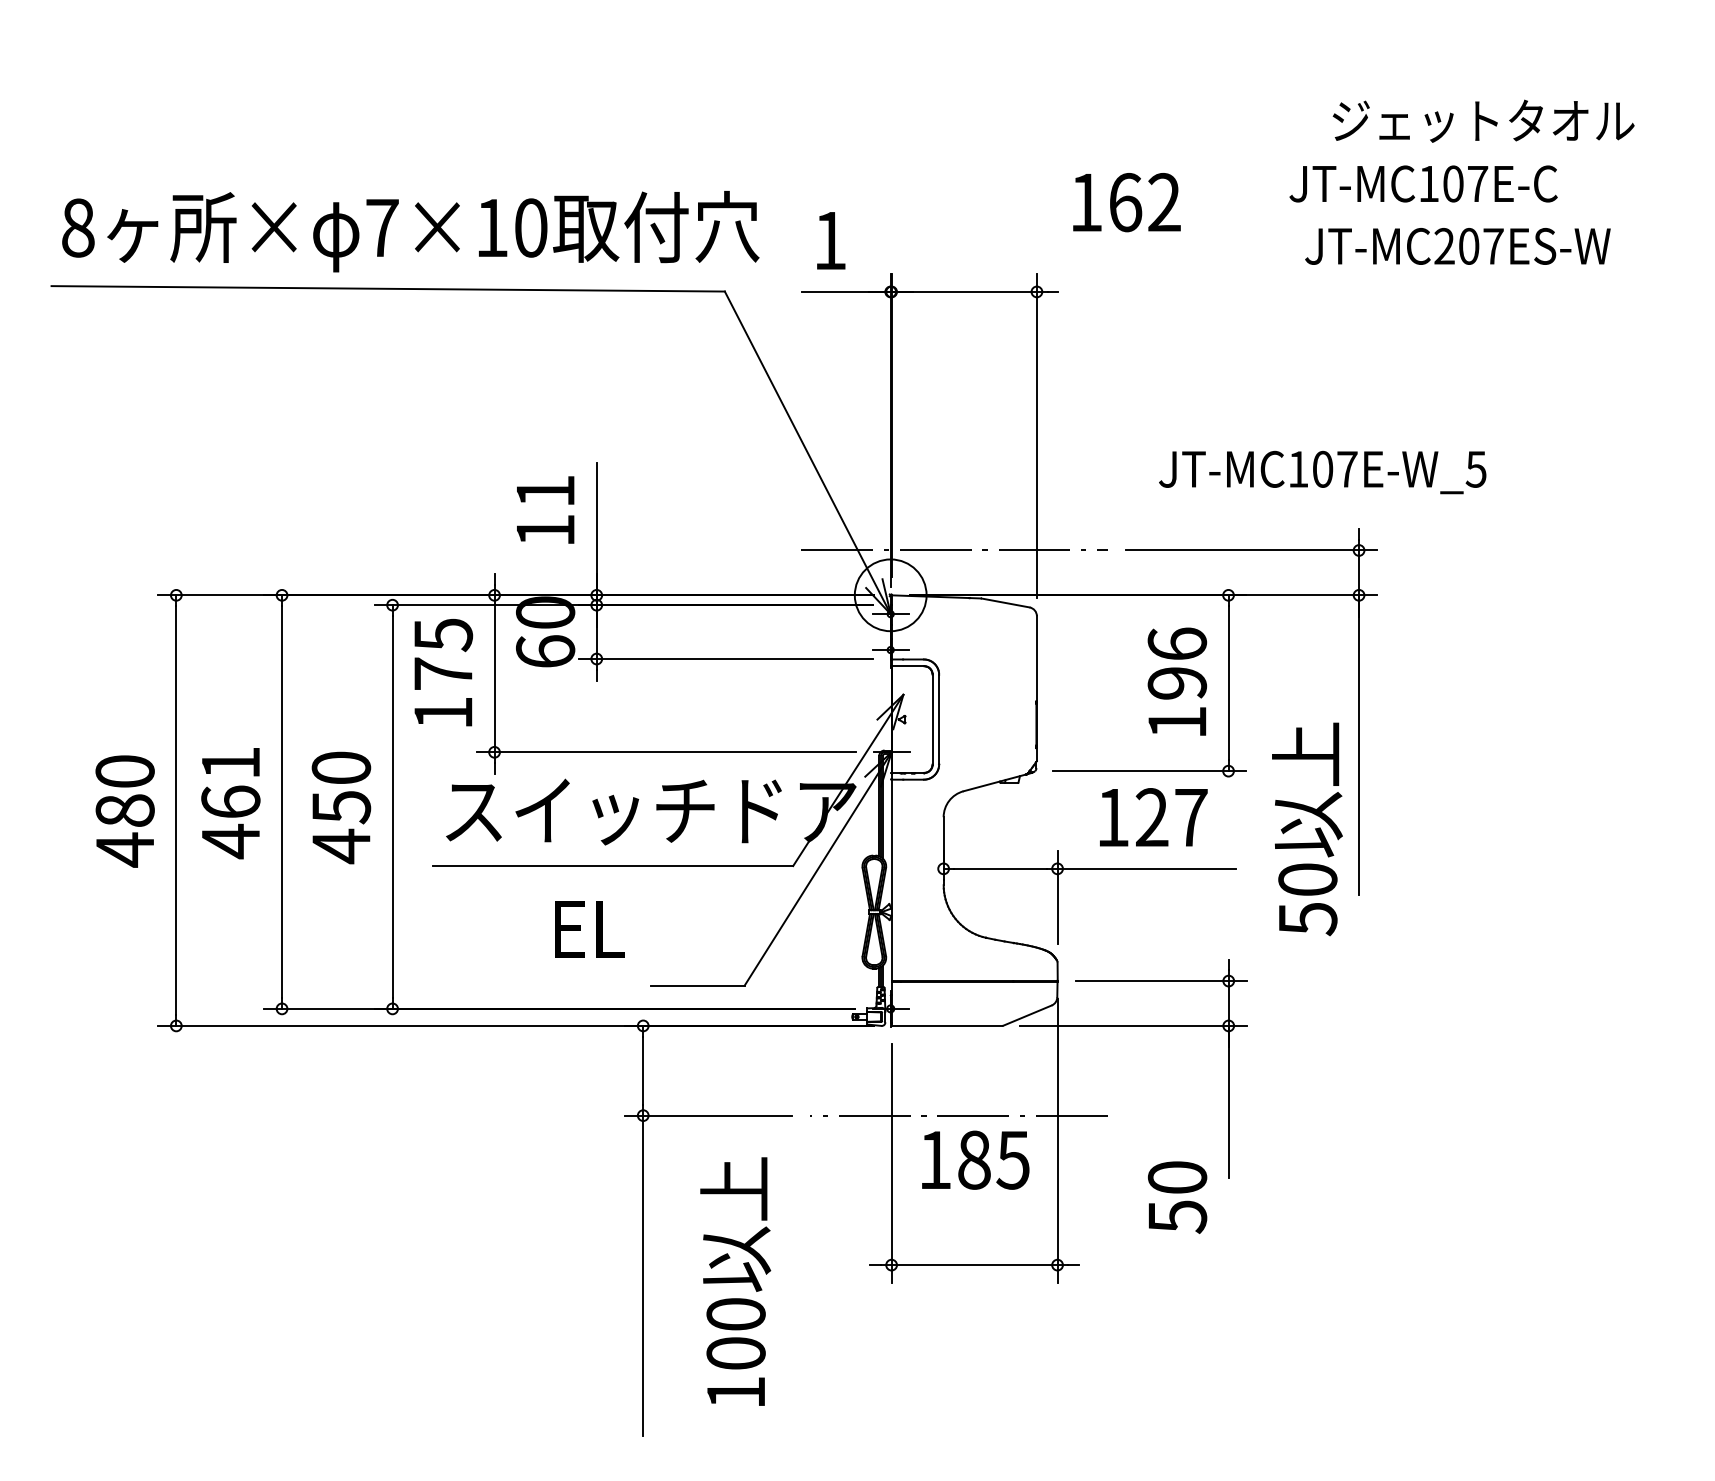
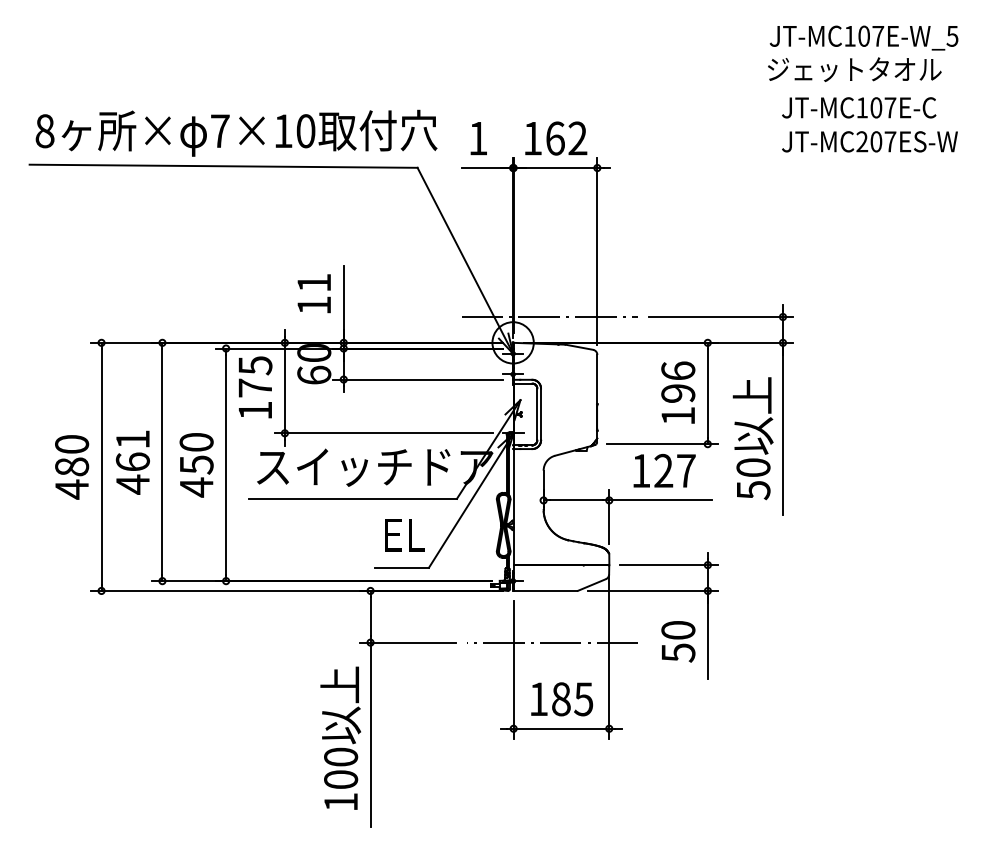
text: (1424, 183) -> (859, 107), moved
text: (1127, 202) -> (556, 138), moved
text: (1457, 245) -> (869, 141), moved
text: (1321, 471) -> (863, 37), moved
text: (1306, 829) -> (752, 438), moved
text: (589, 929) -> (404, 535), moved
text: (974, 1160) -> (561, 699), moved
text: (1177, 1196) -> (678, 641), moved
text: (735, 1280) -> (340, 737), moved

